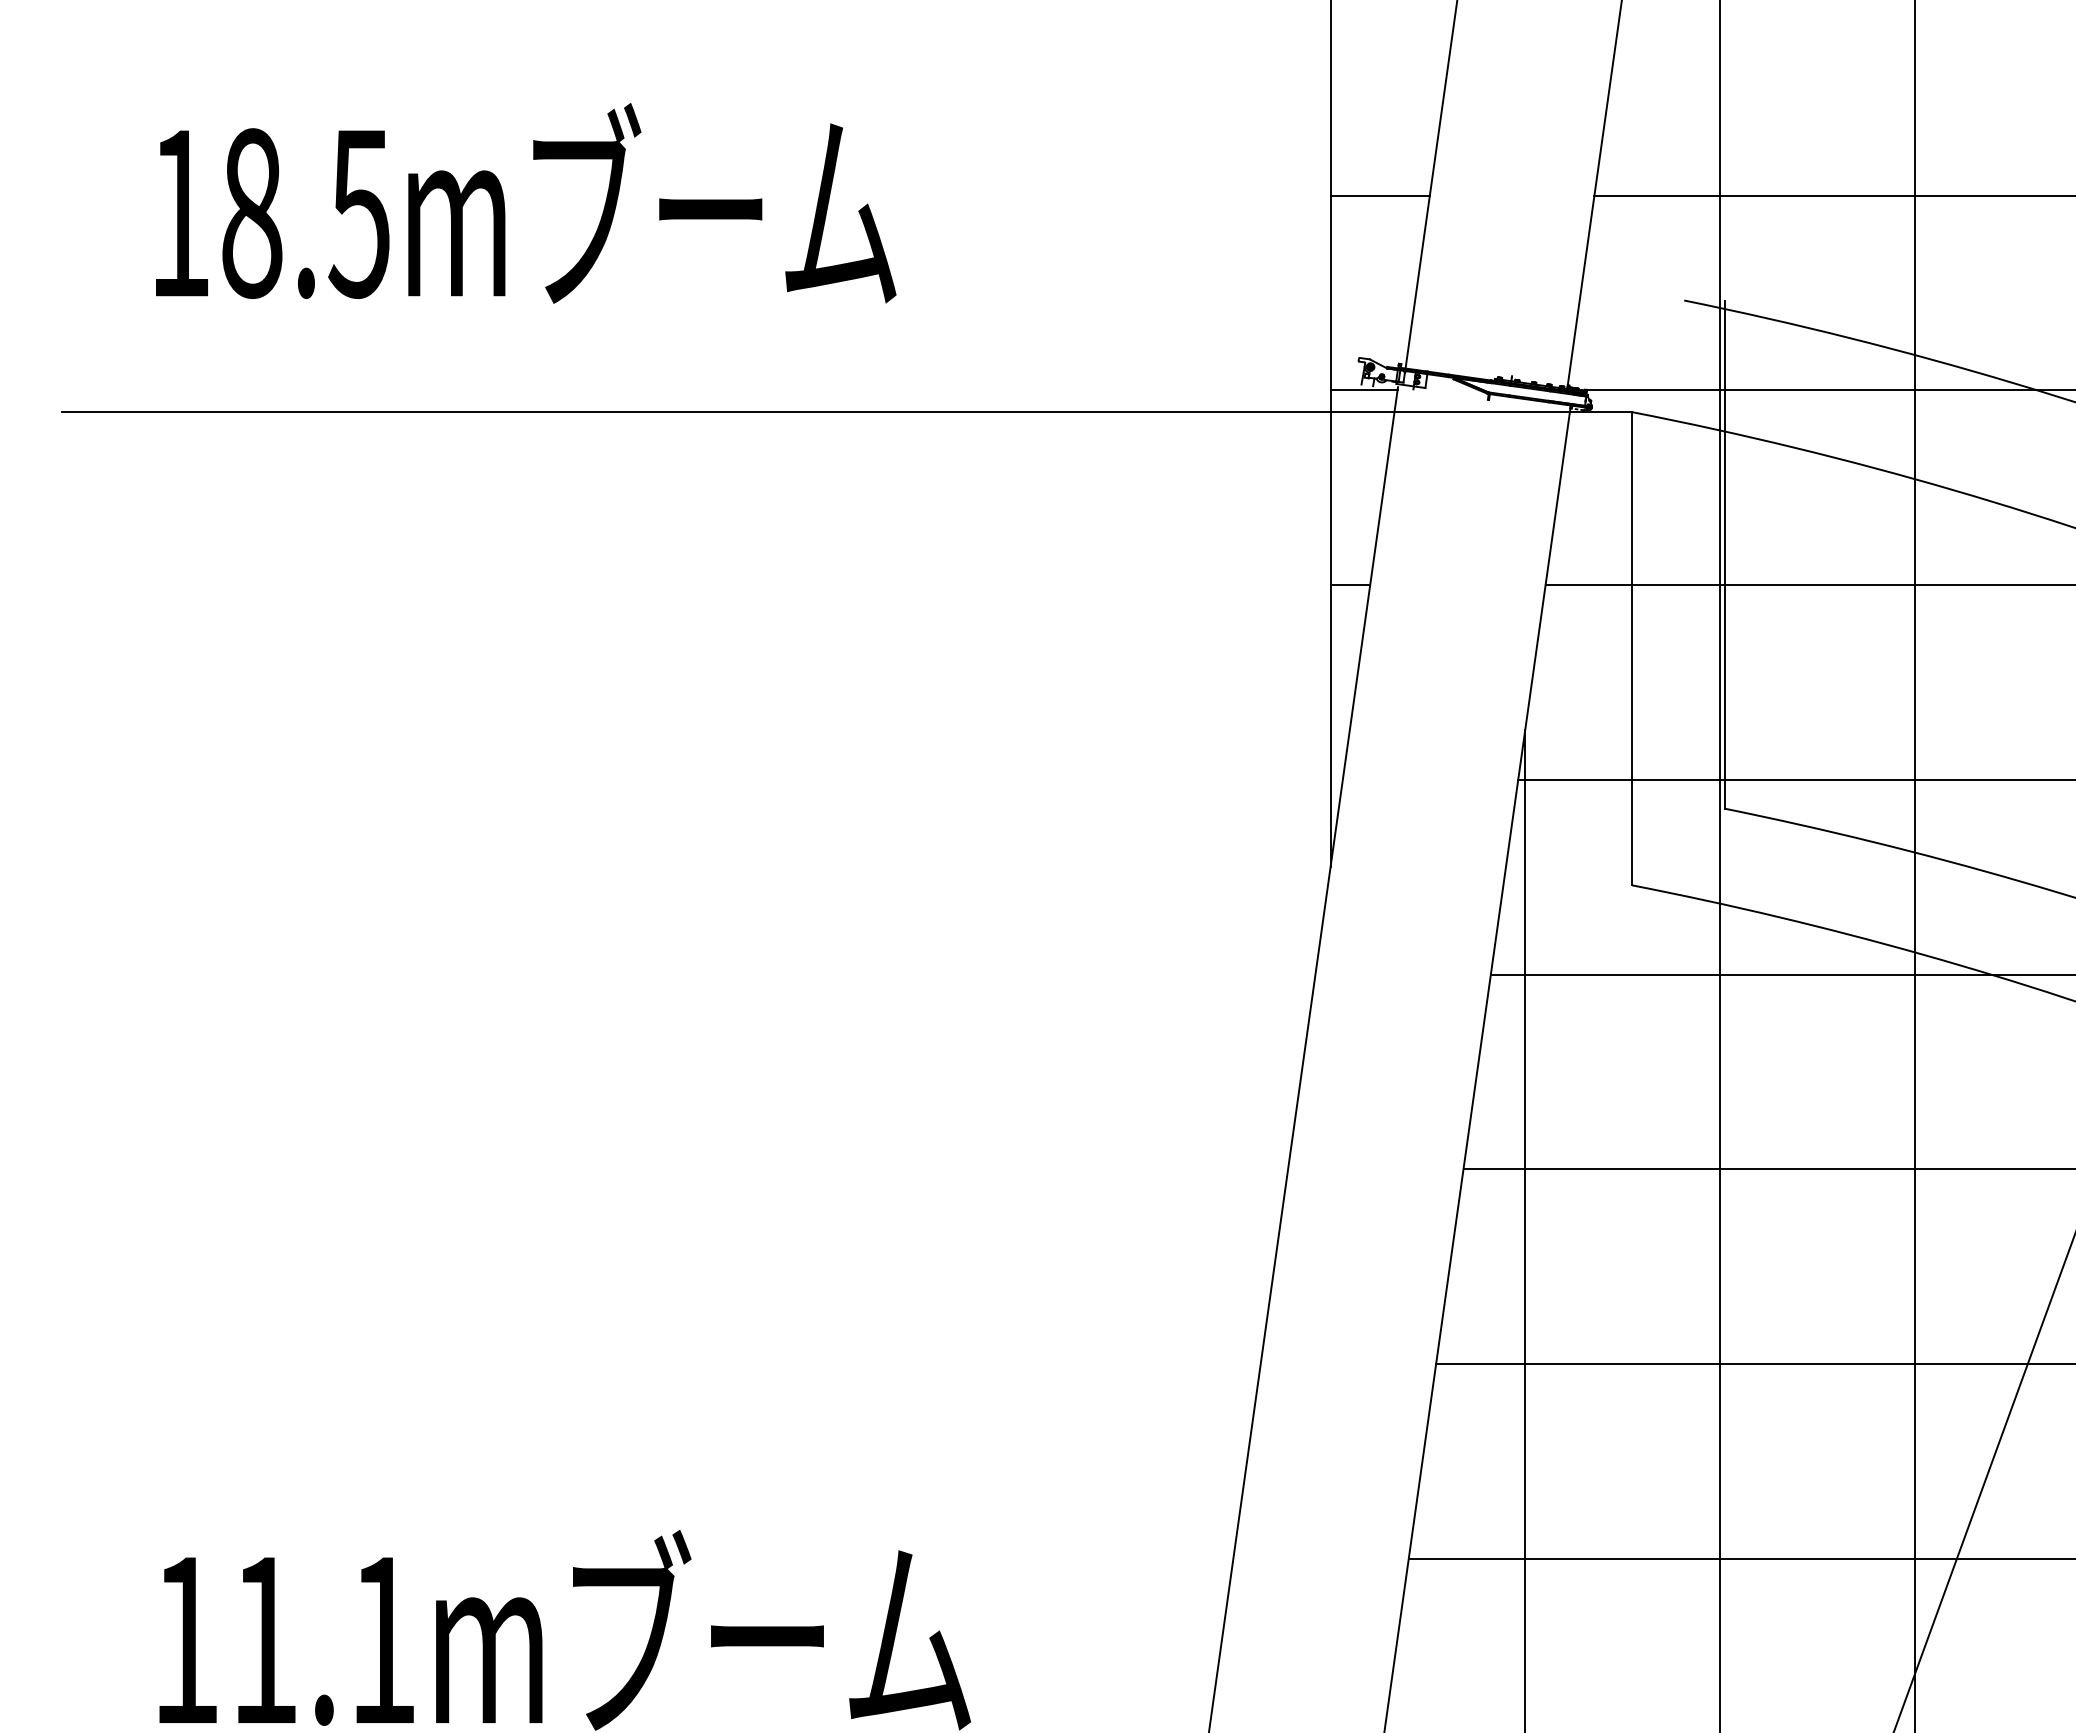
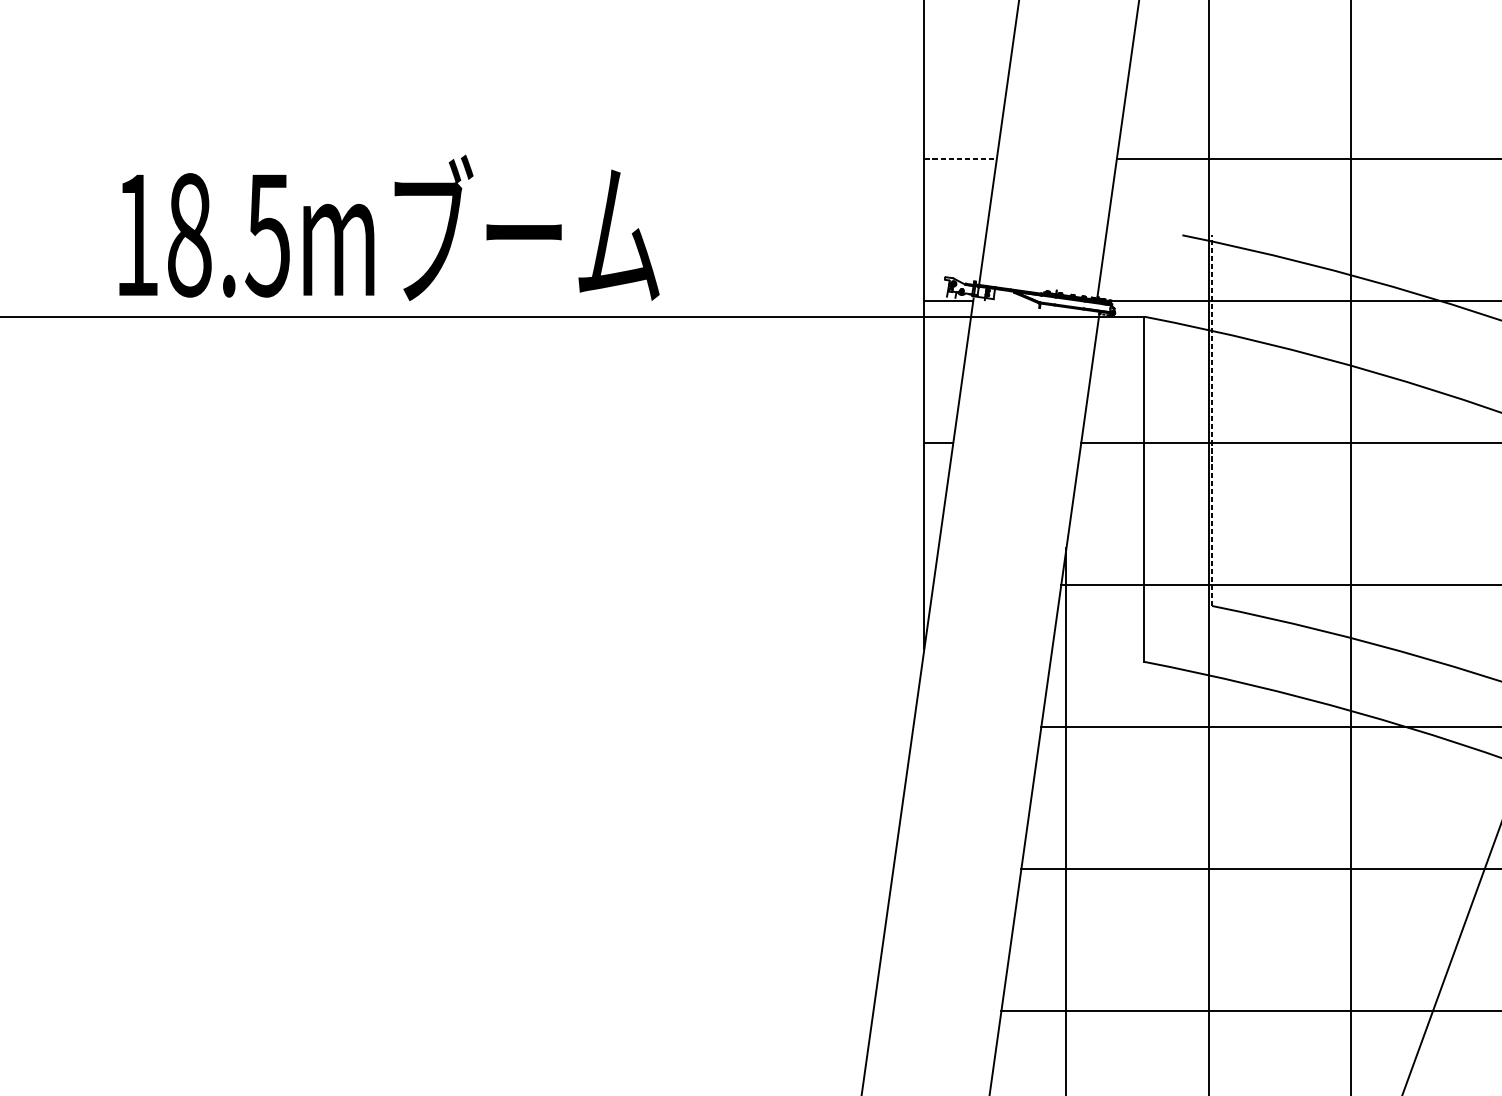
line: (1380, 195) -> (960, 158), solid -> dashed
text: (526, 203) -> (389, 228), moved
line: (1724, 554) -> (1211, 420), solid -> dashed

